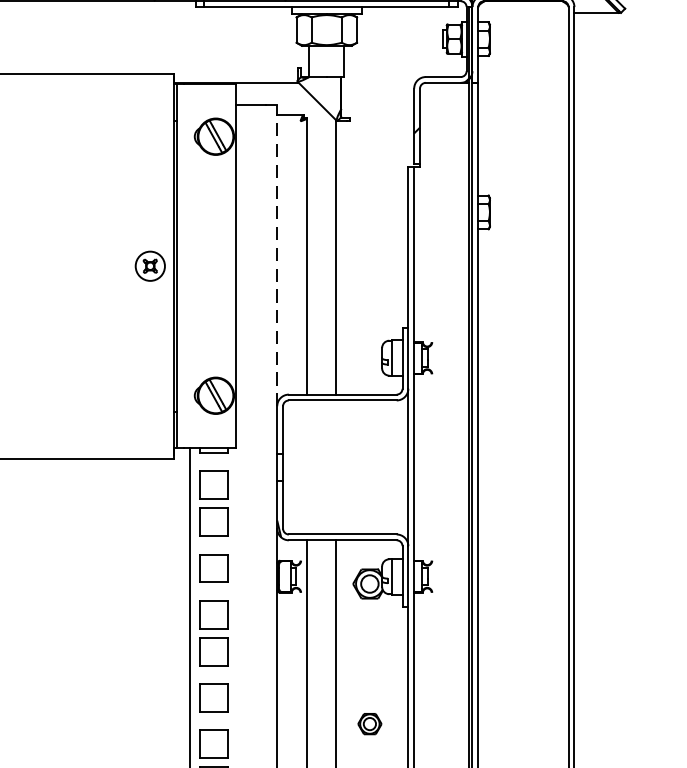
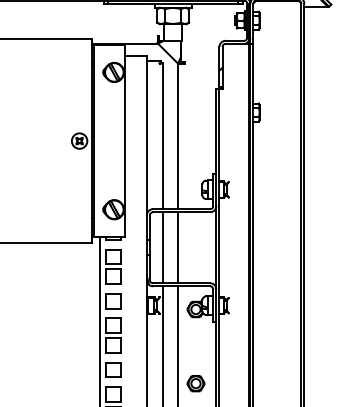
line: (276, 255) -> (146, 135), dashed -> solid
line: (306, 467) -> (162, 247), added
line: (335, 467) -> (177, 247), added
part: (368, 723) -> (195, 383), size x1.43

